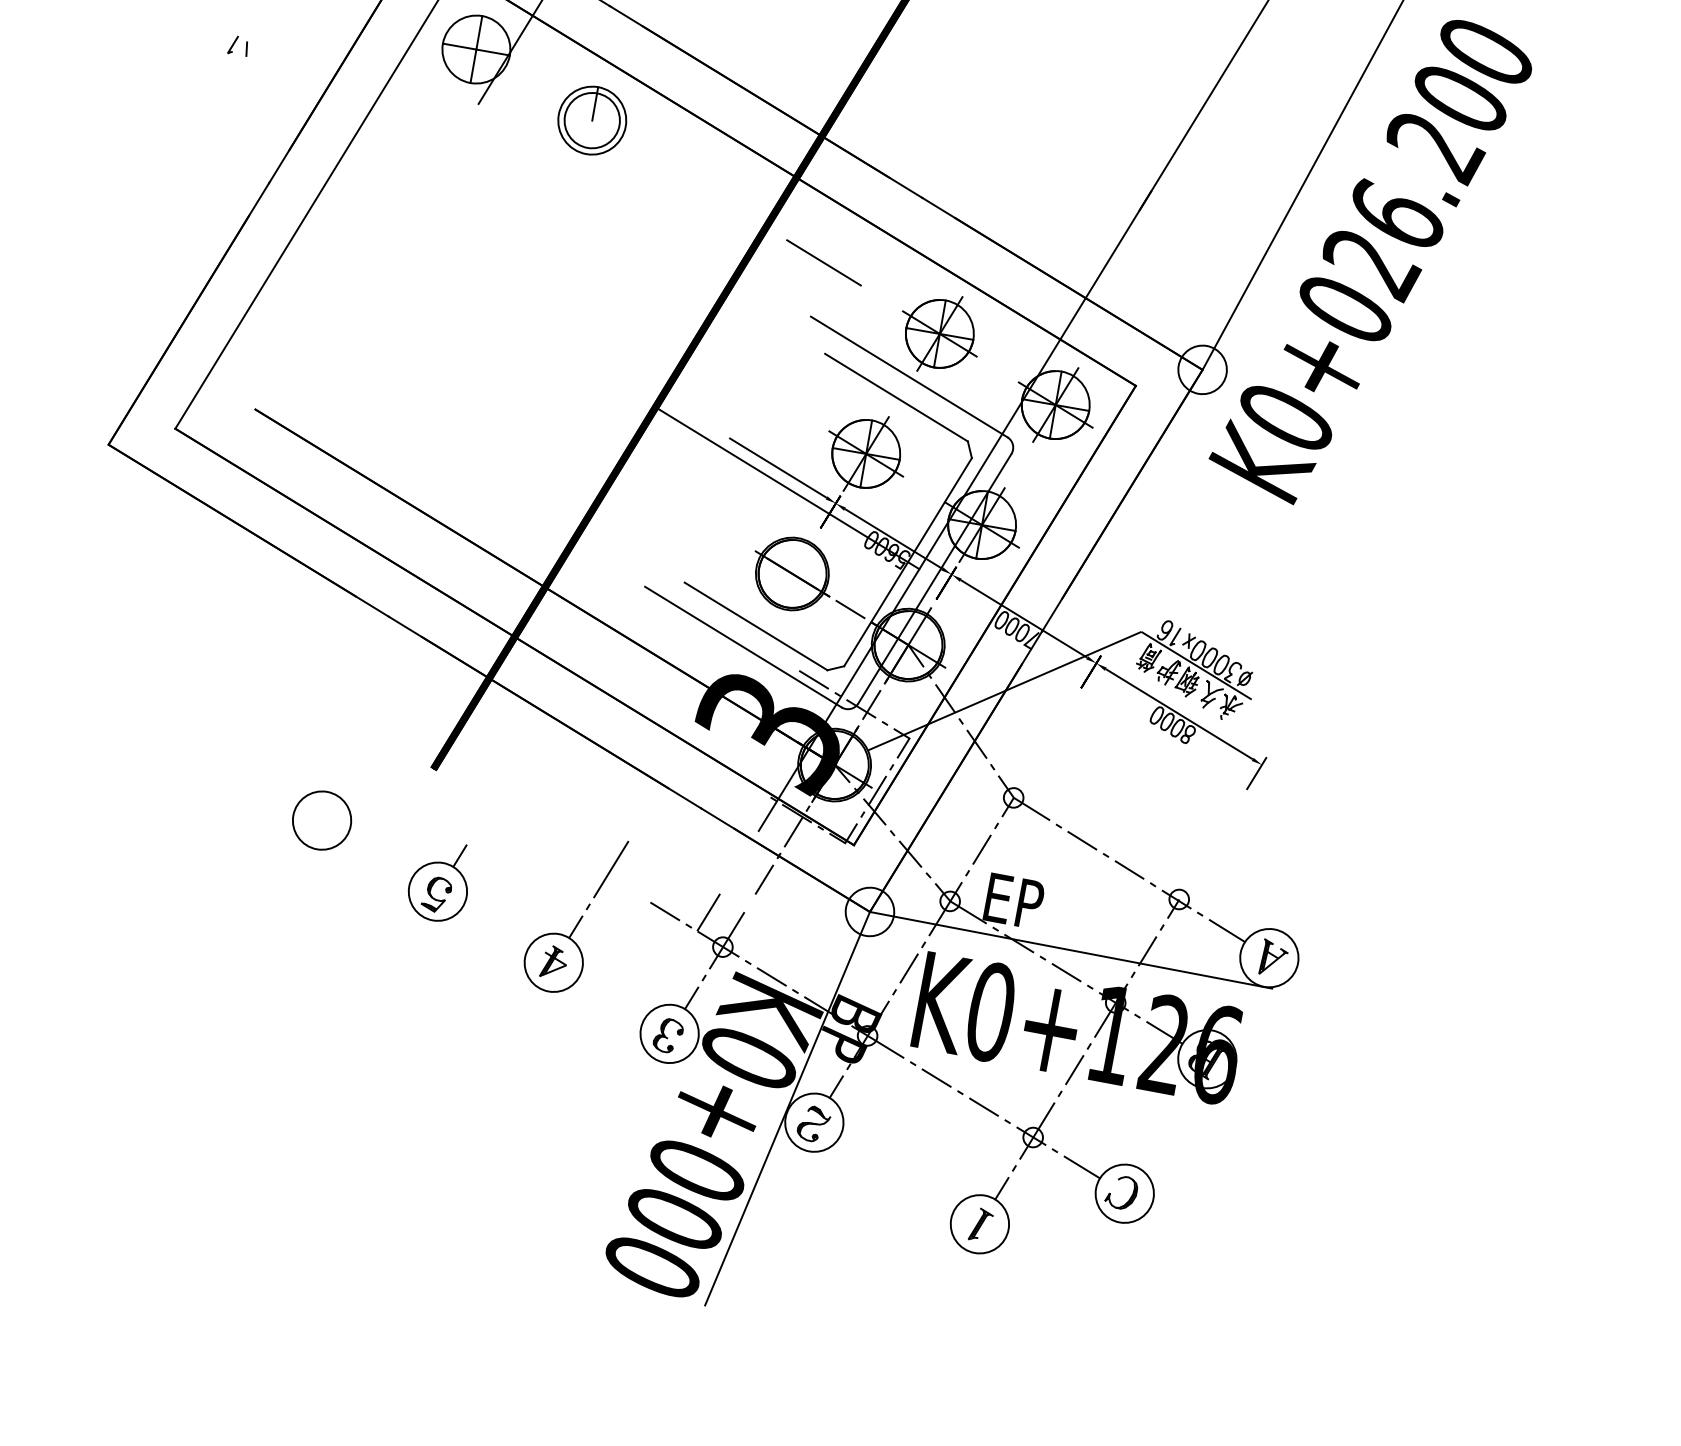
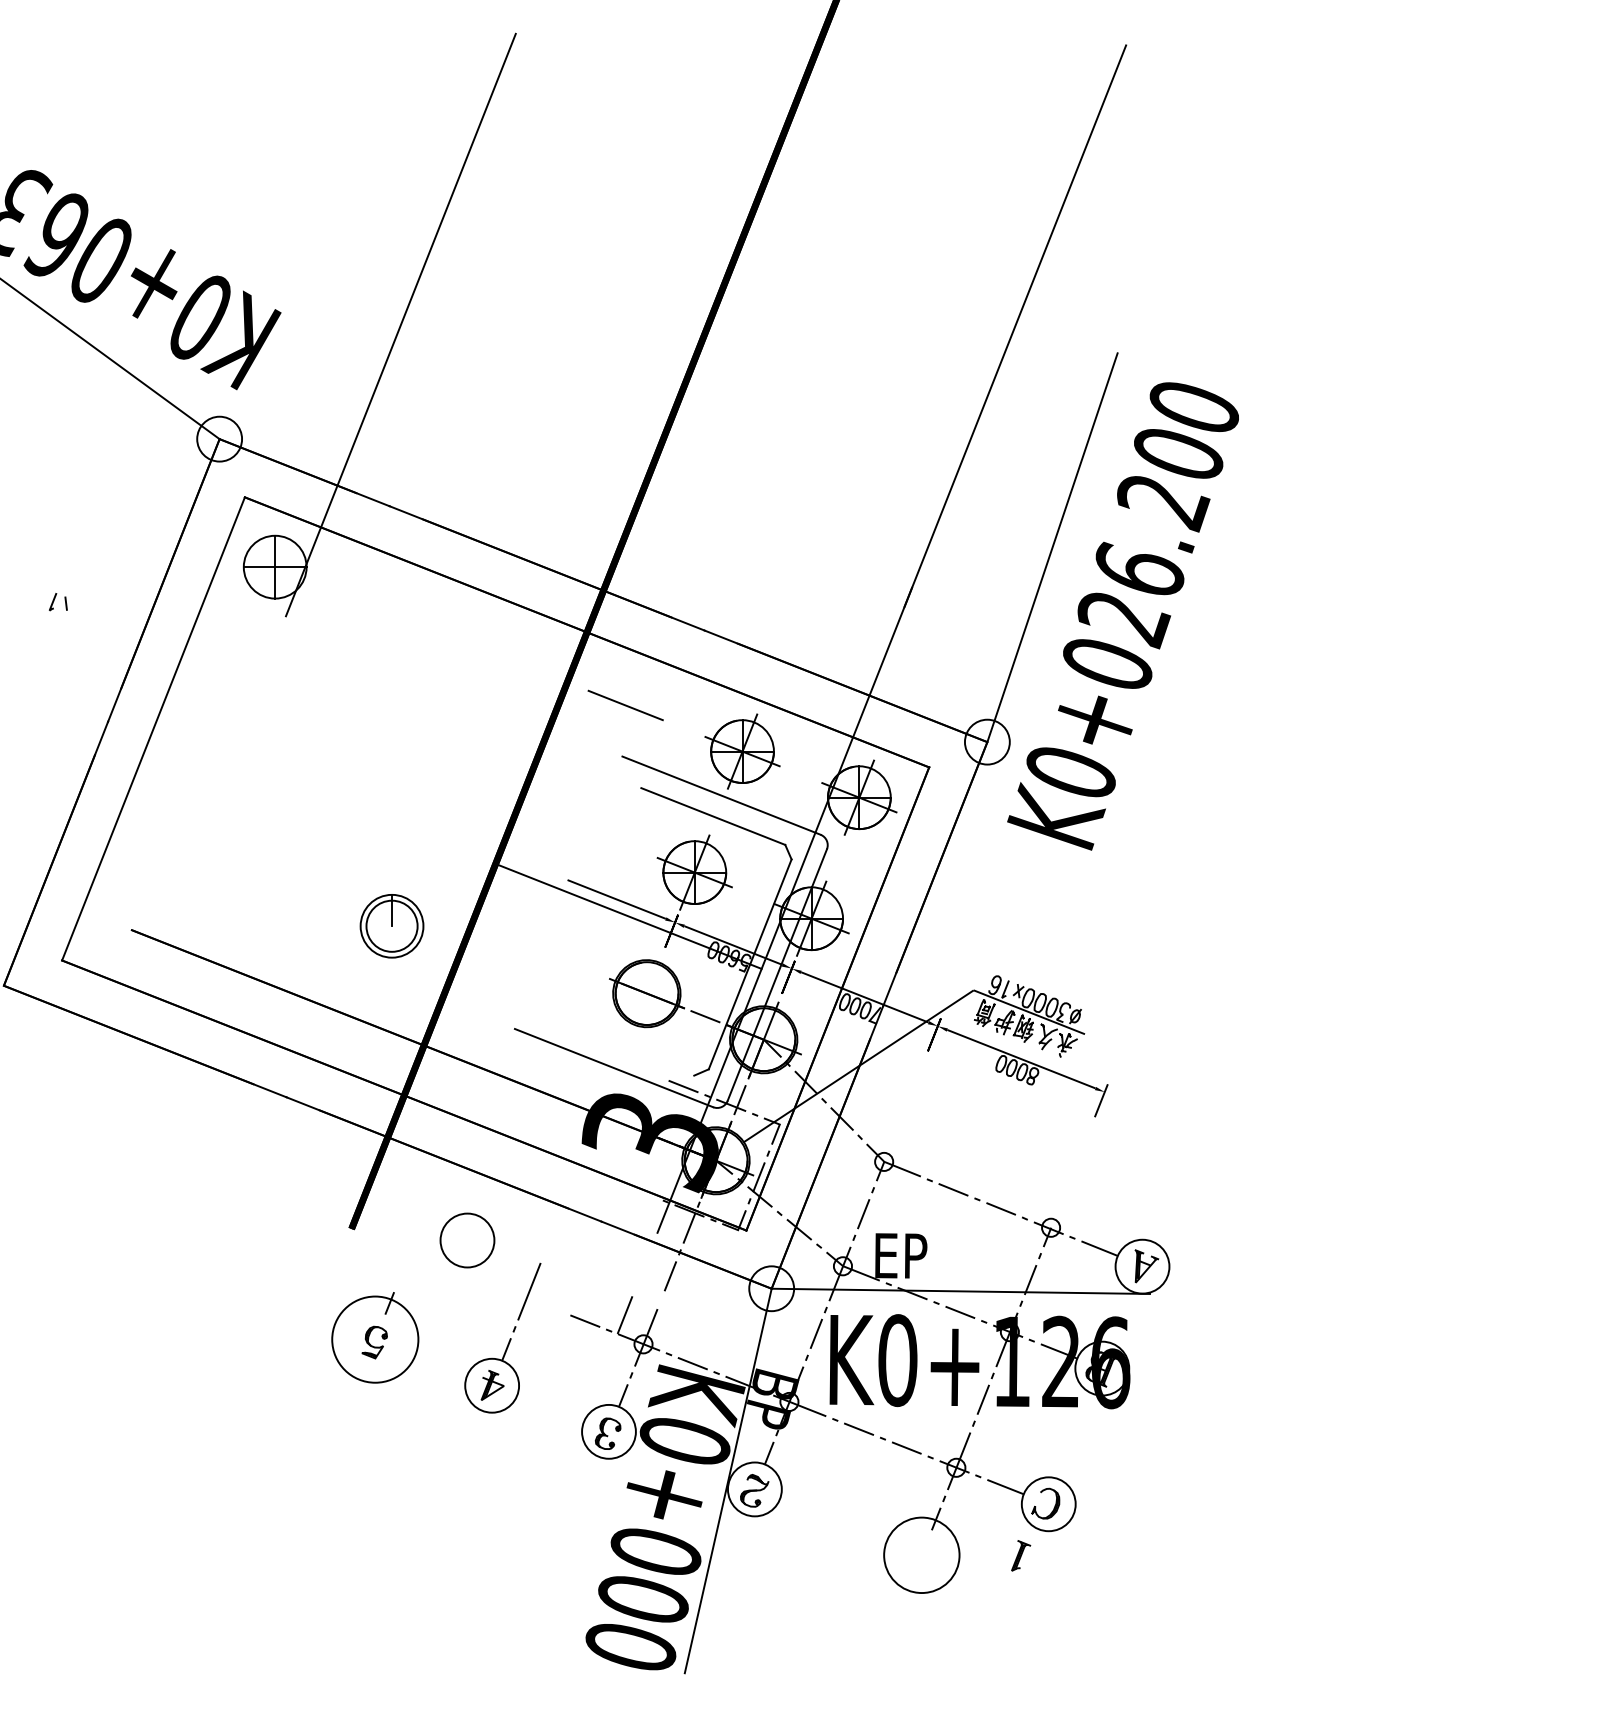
part: (591, 120) -> (391, 926), moved
line: (756, 625) -> (622, 1046), removed
circle: (322, 820) -> (467, 1240), moved
circle: (438, 891) -> (375, 1339), size x1.6
circle: (979, 1224) -> (921, 1555), size x1.4
part: (981, 1224) -> (1021, 1555), moved

